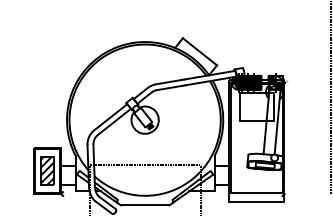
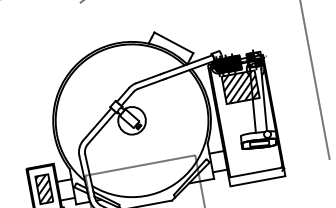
hatch: (256, 106) -> (240, 86), added

